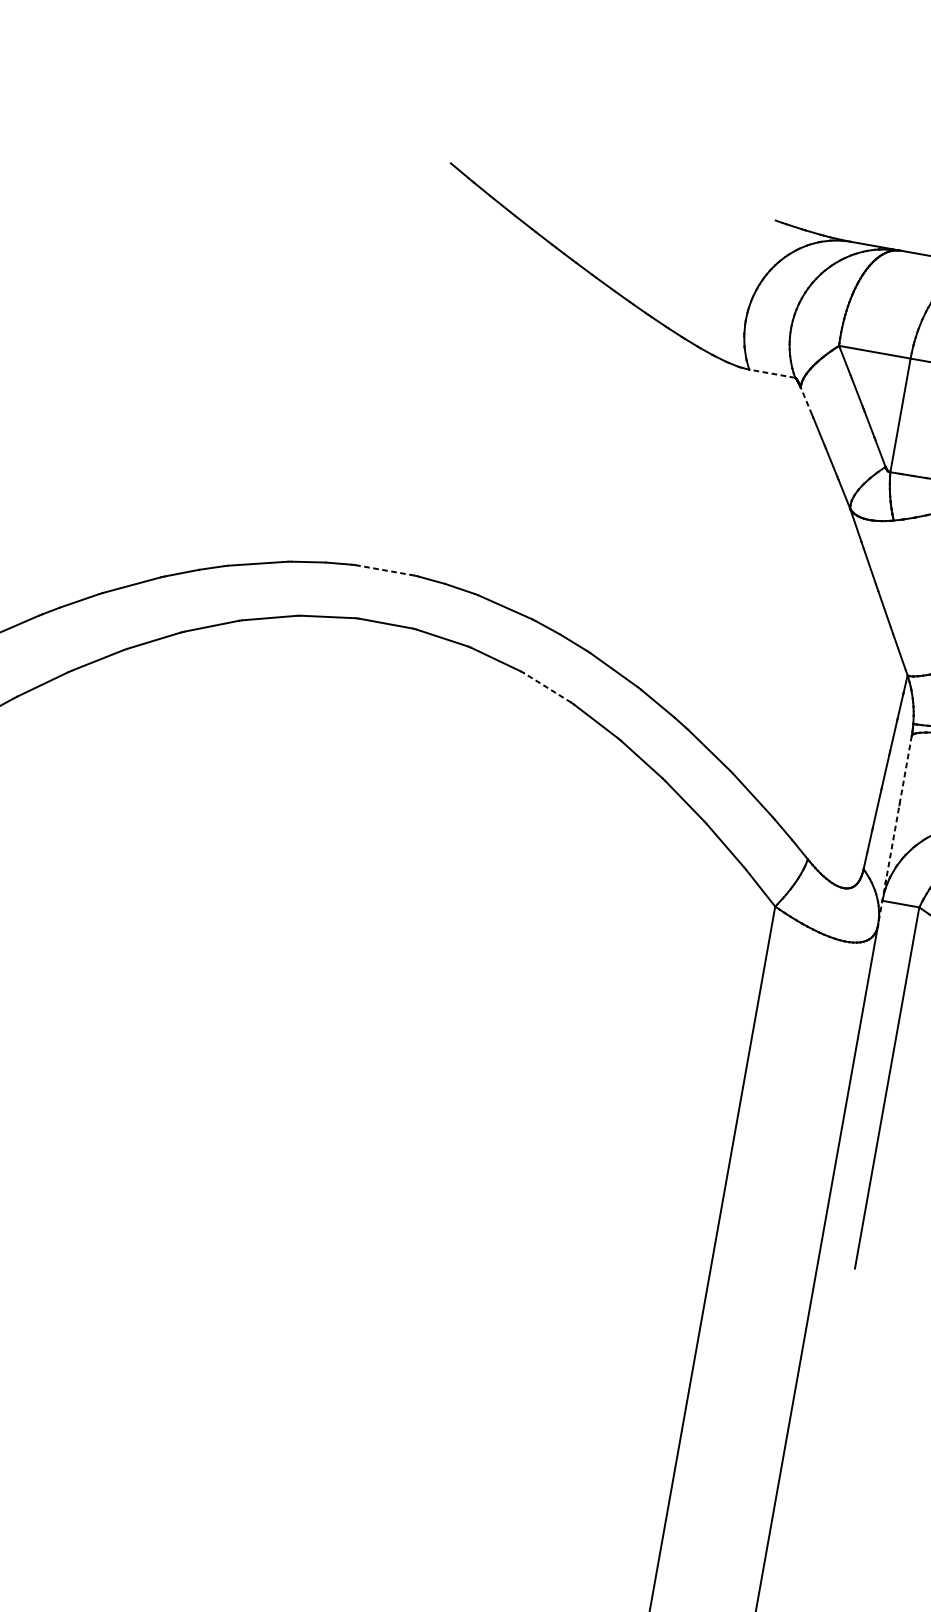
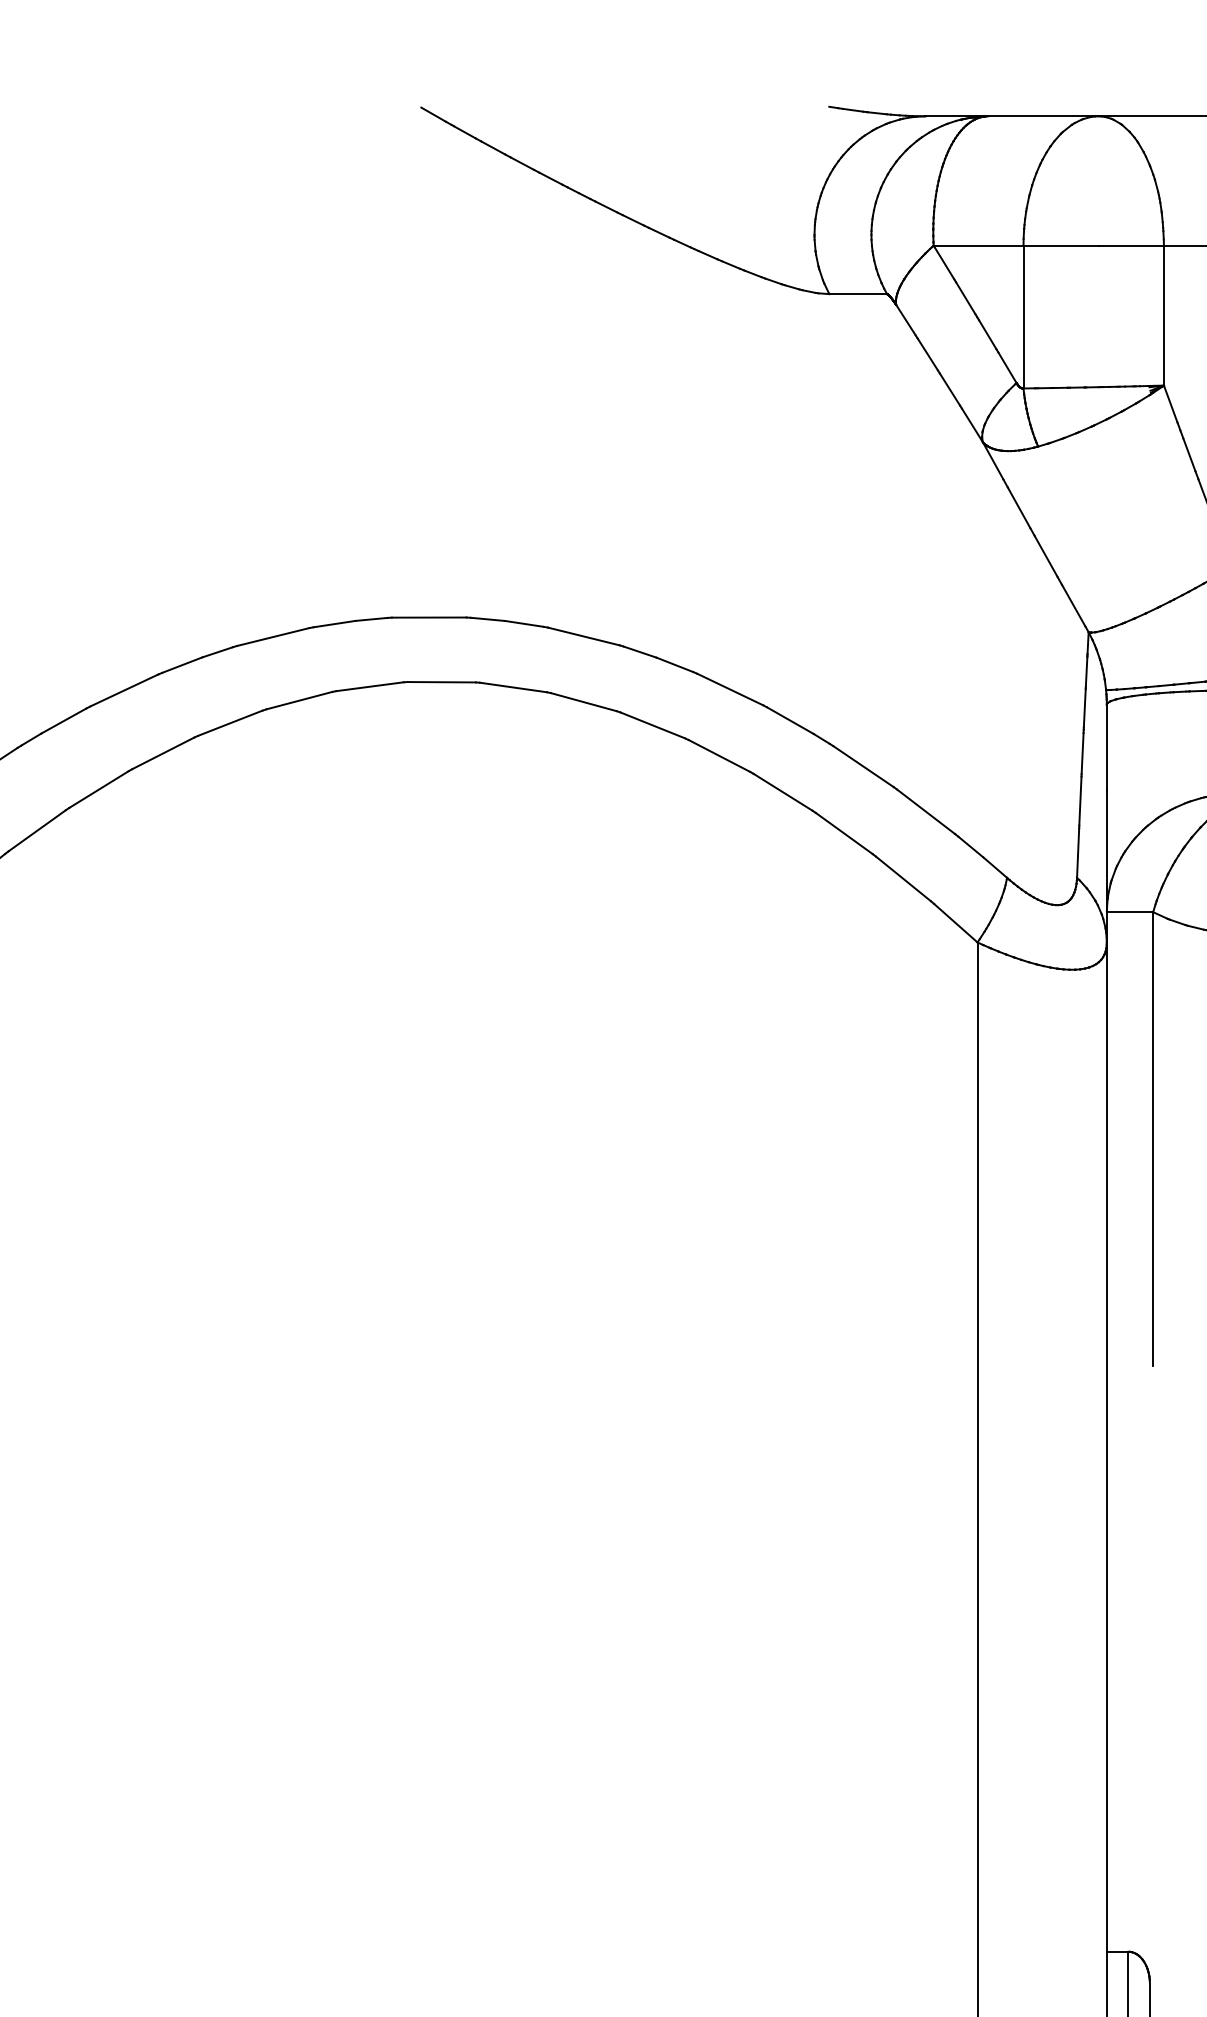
line: (772, 374) -> (858, 294), dashed -> solid
line: (806, 400) -> (905, 319), dashed -> solid
line: (385, 570) -> (429, 617), dashed -> solid
line: (547, 687) -> (652, 725), dashed -> solid
line: (894, 830) -> (1106, 823), dashed -> solid

